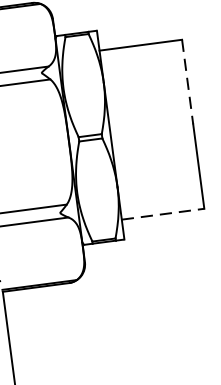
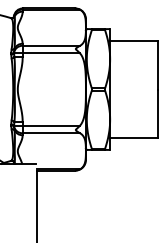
line: (187, 82) -> (157, 65), dashed -> solid
line: (163, 214) -> (134, 138), dashed -> solid

